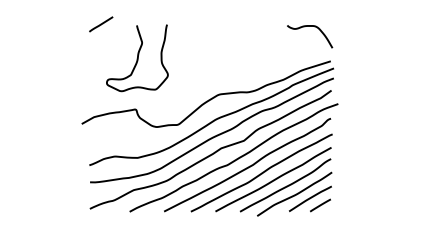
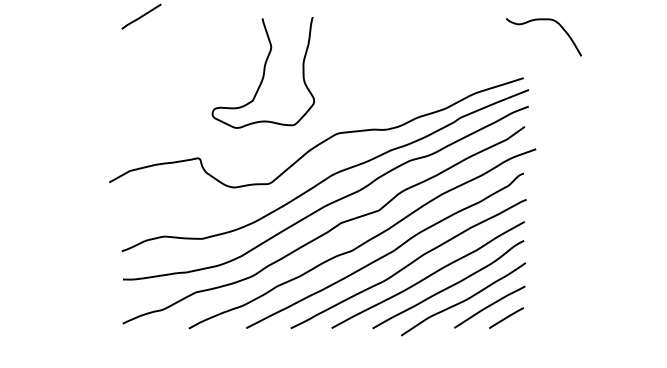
curve: (314, 27) -> (551, 21), moved
curve: (137, 58) -> (263, 73), moved

